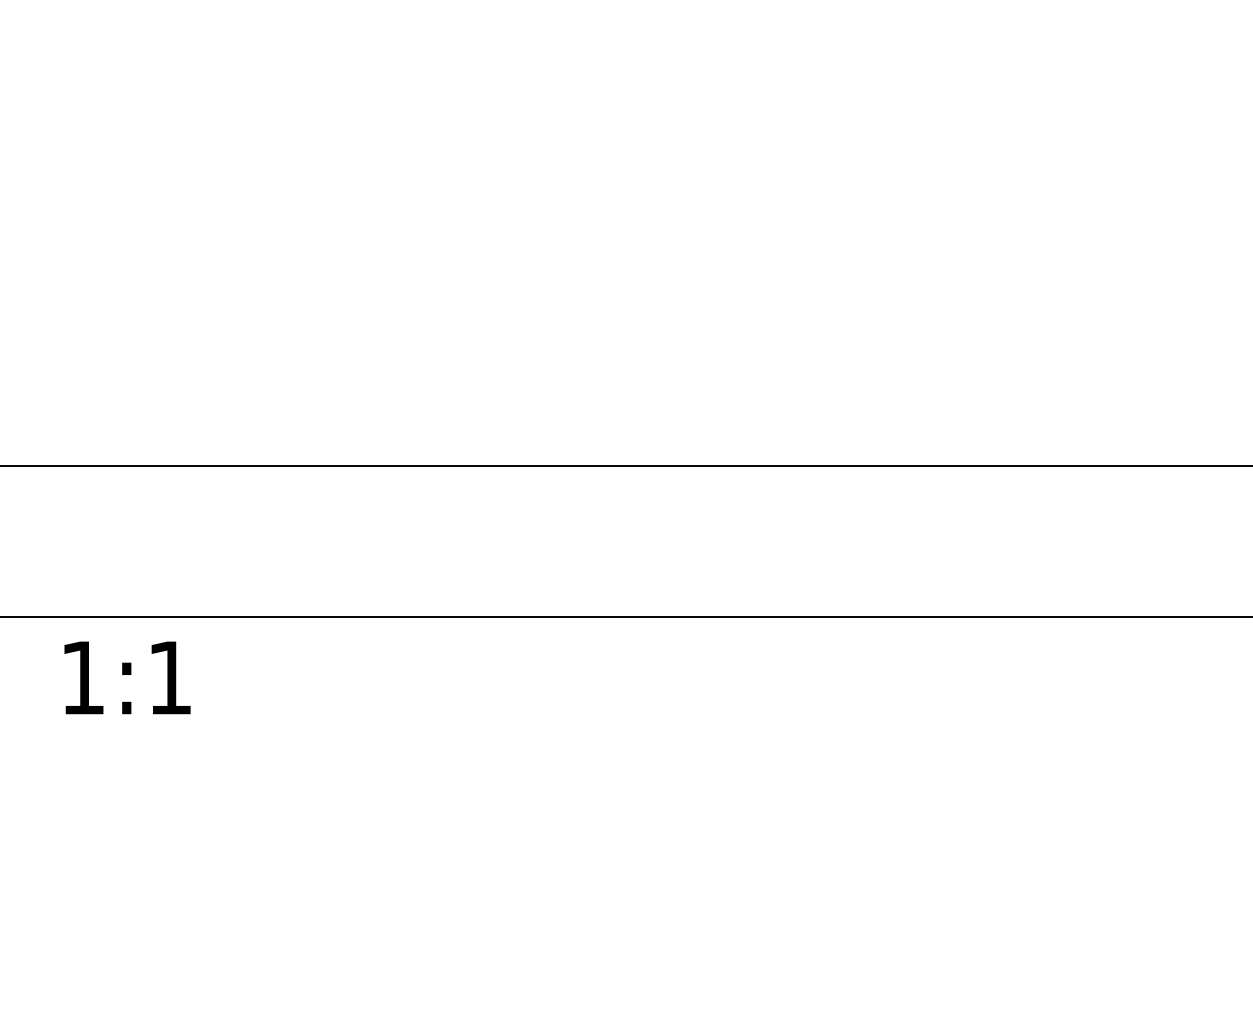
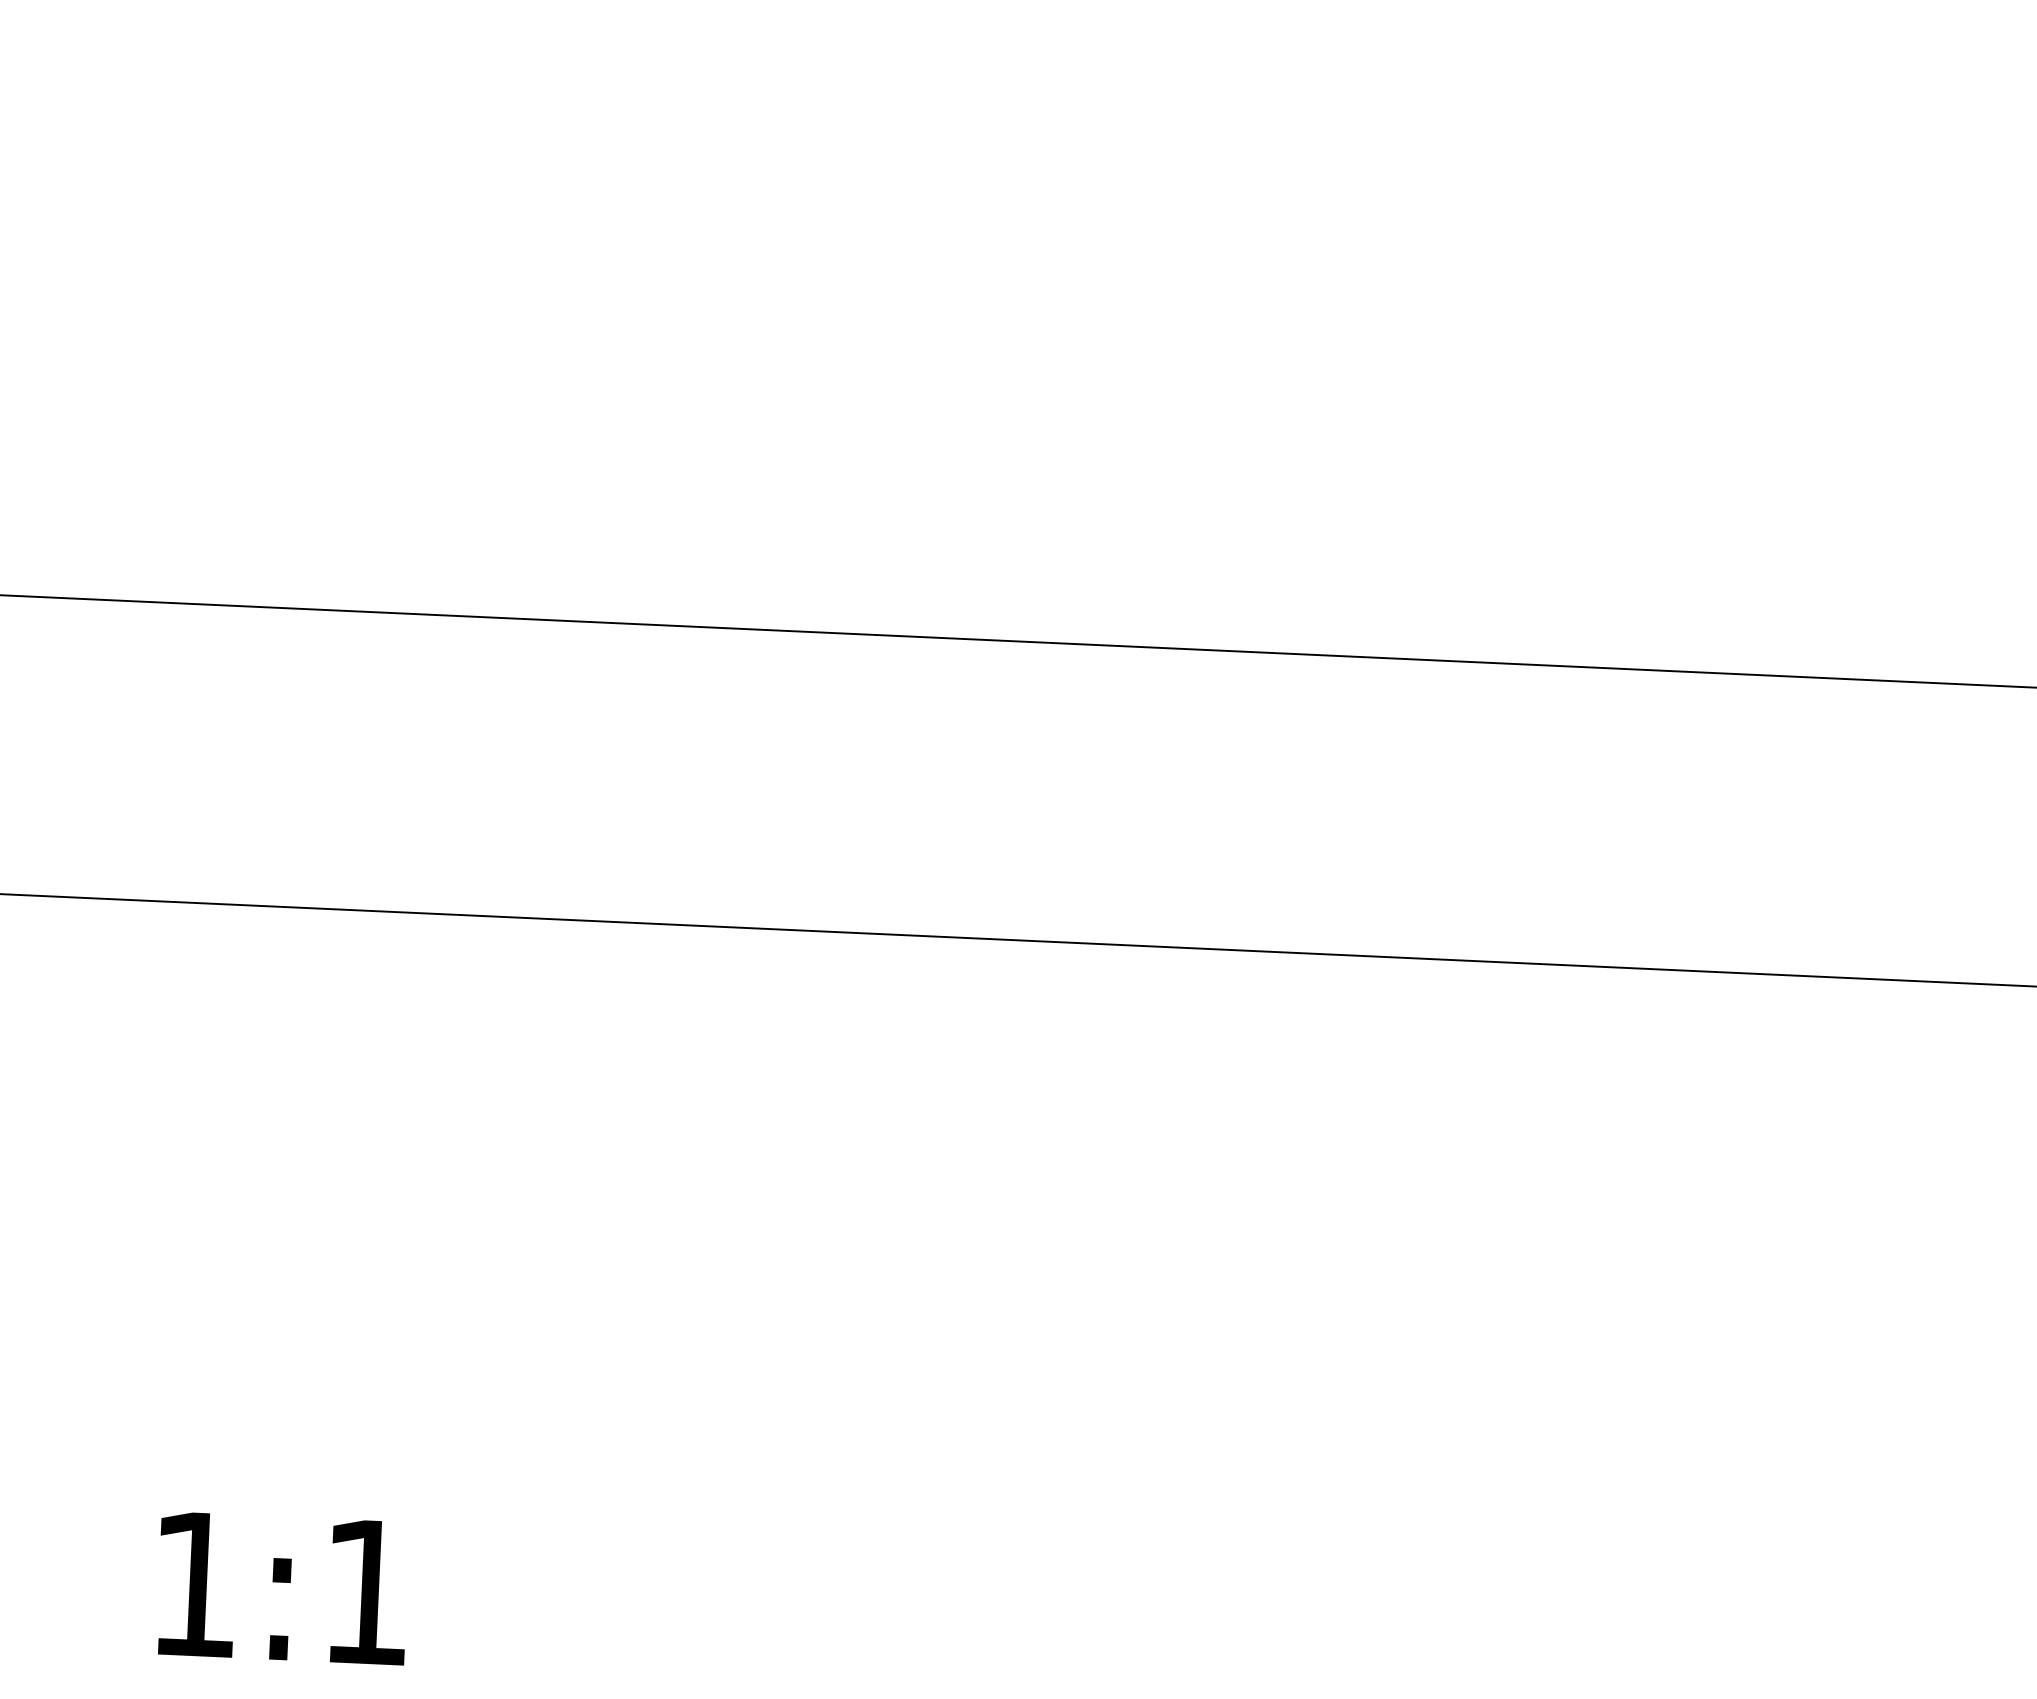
text: (127, 677) -> (282, 1587), moved

